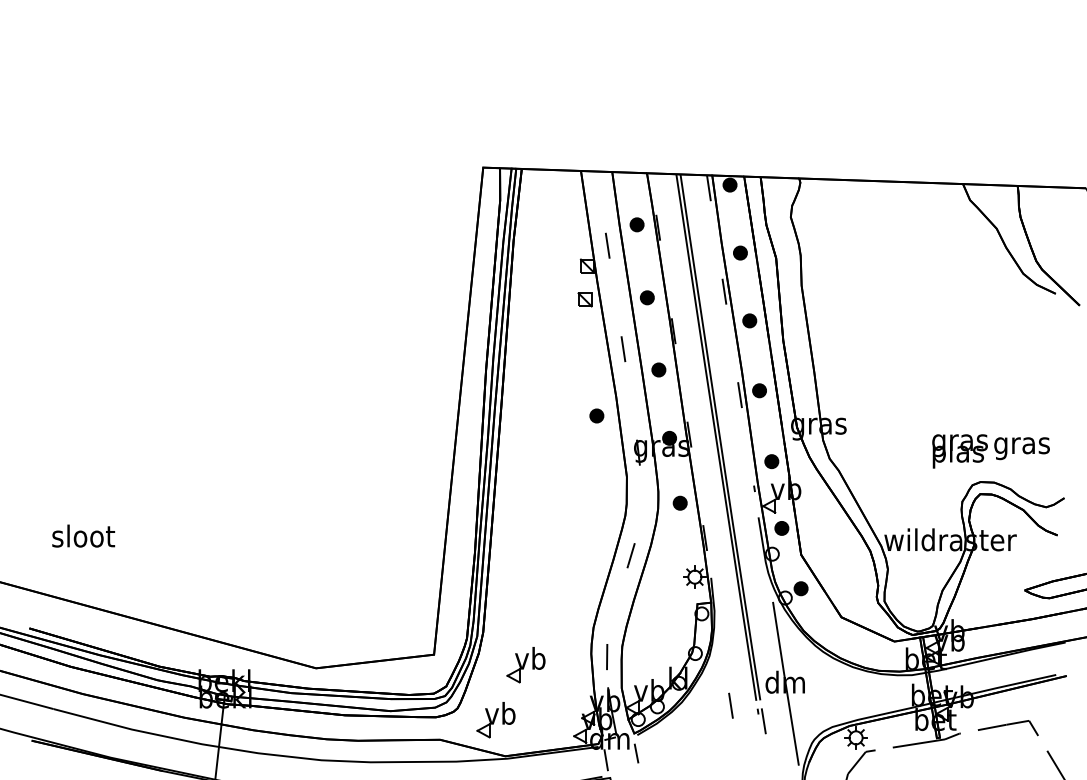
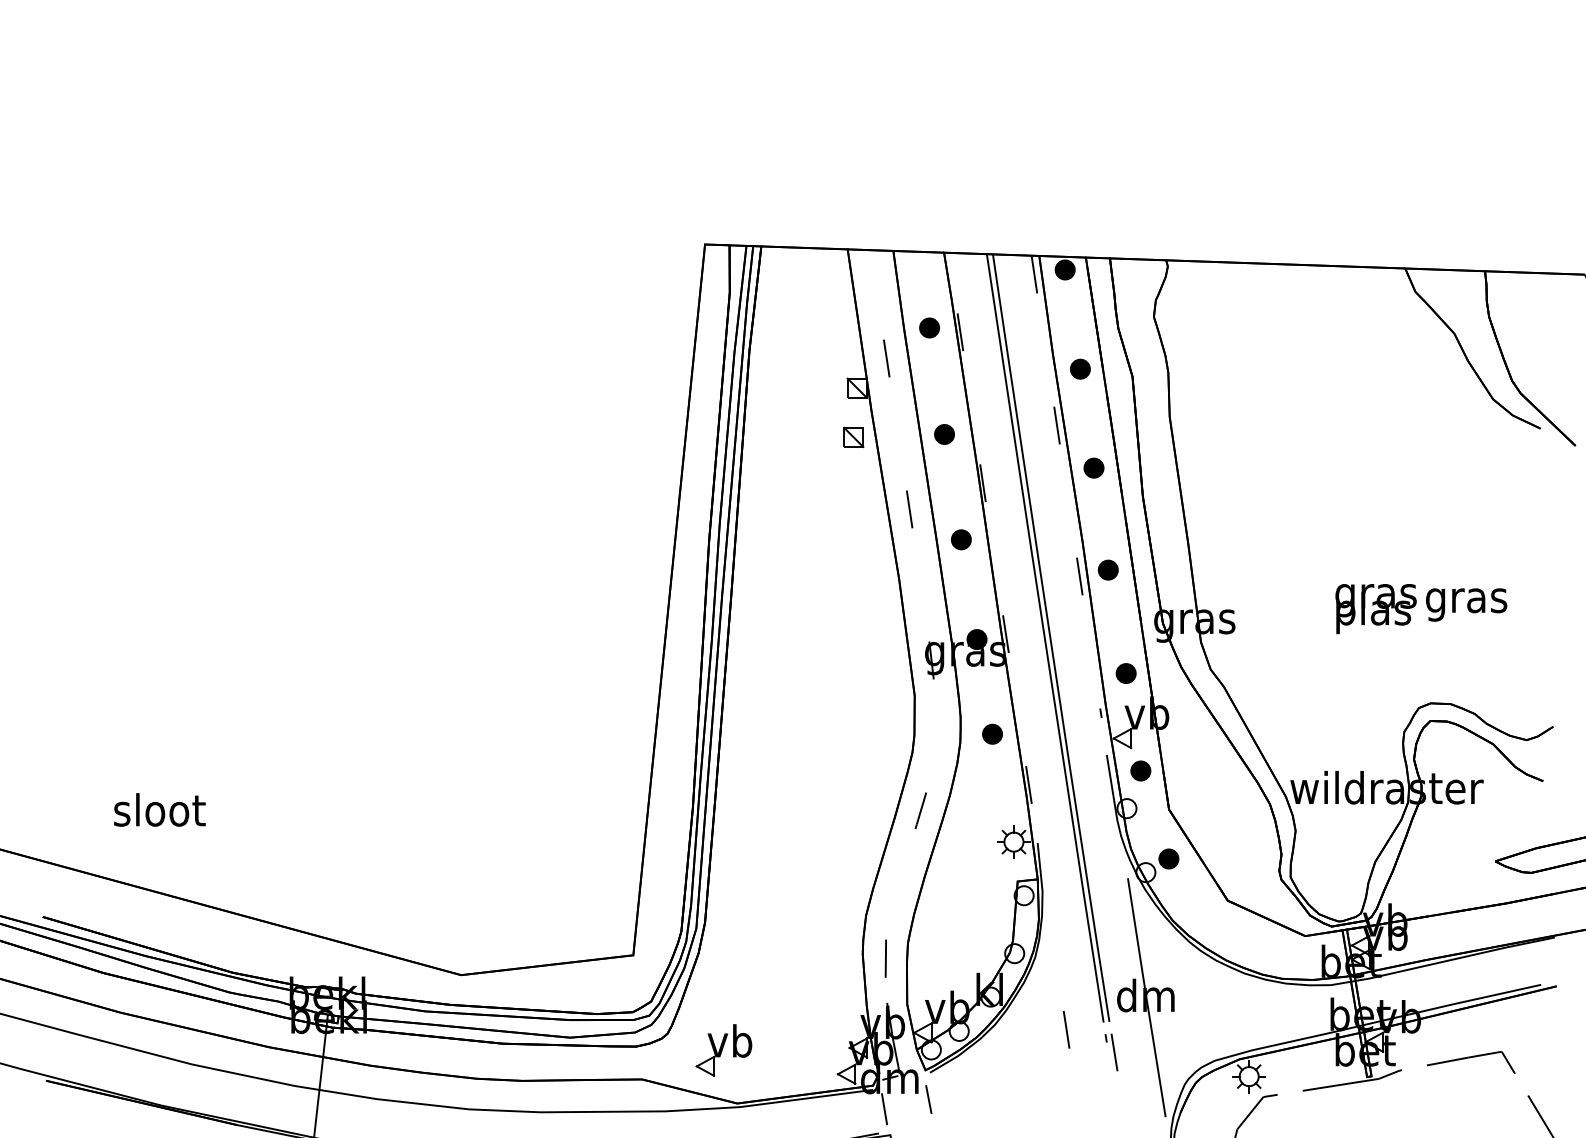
part: (596, 415) -> (870, 606), removed
text: (990, 451) -> (1420, 609), moved
text: (83, 535) -> (159, 809), moved
part: (525, 665) -> (766, 971), removed

